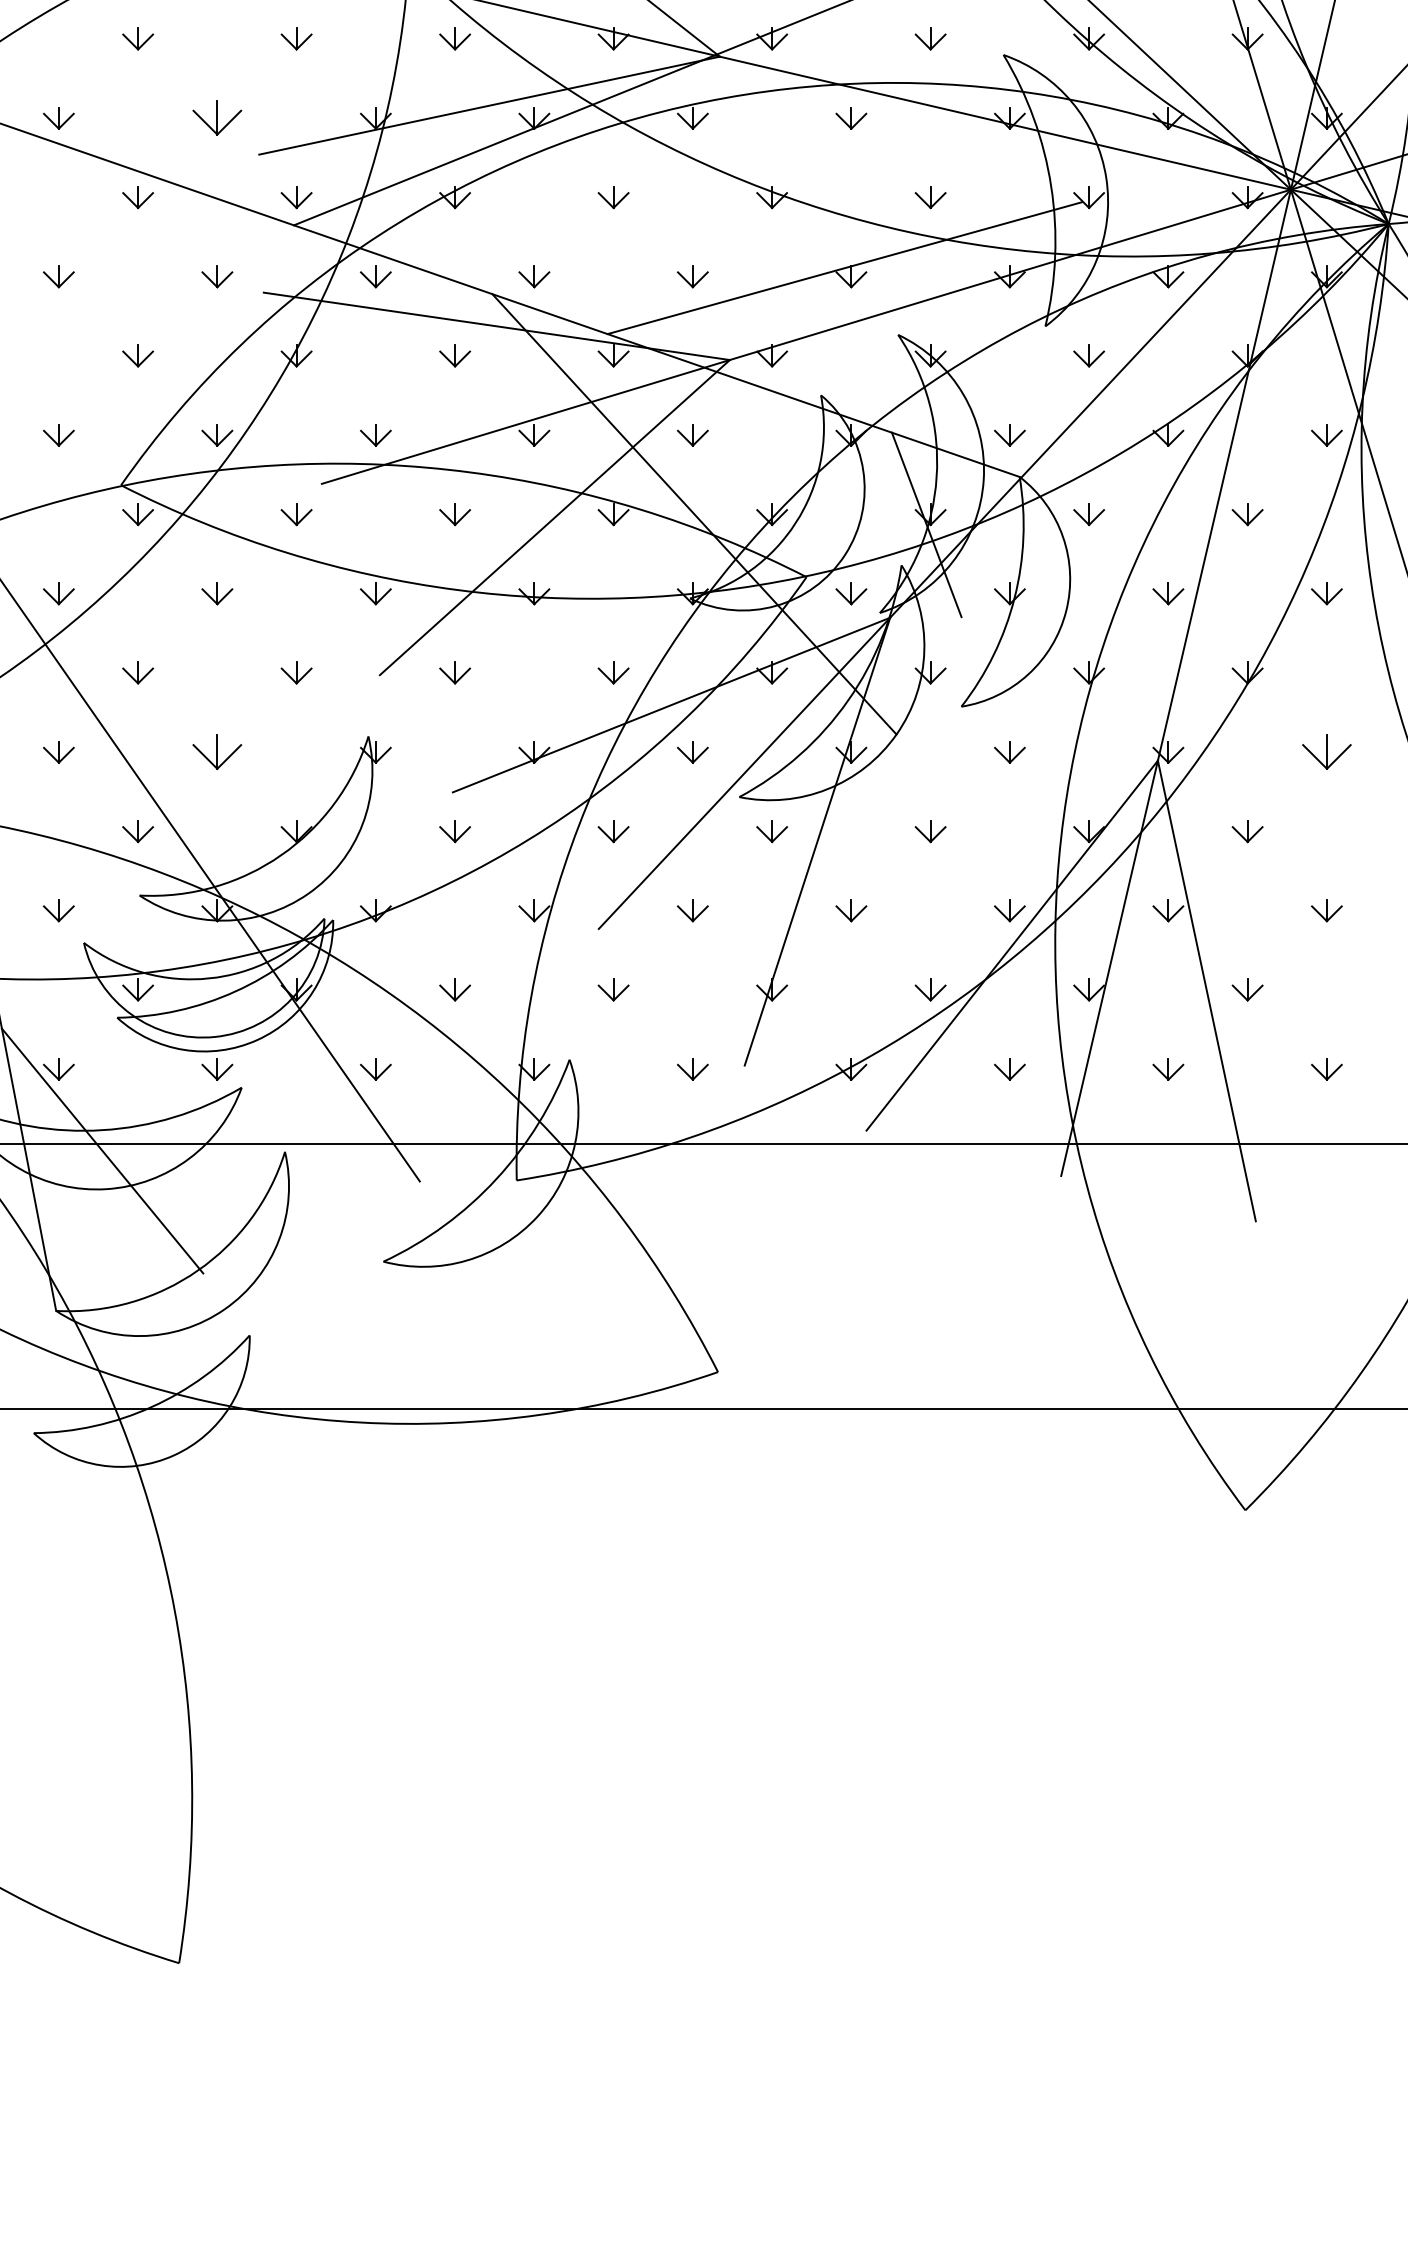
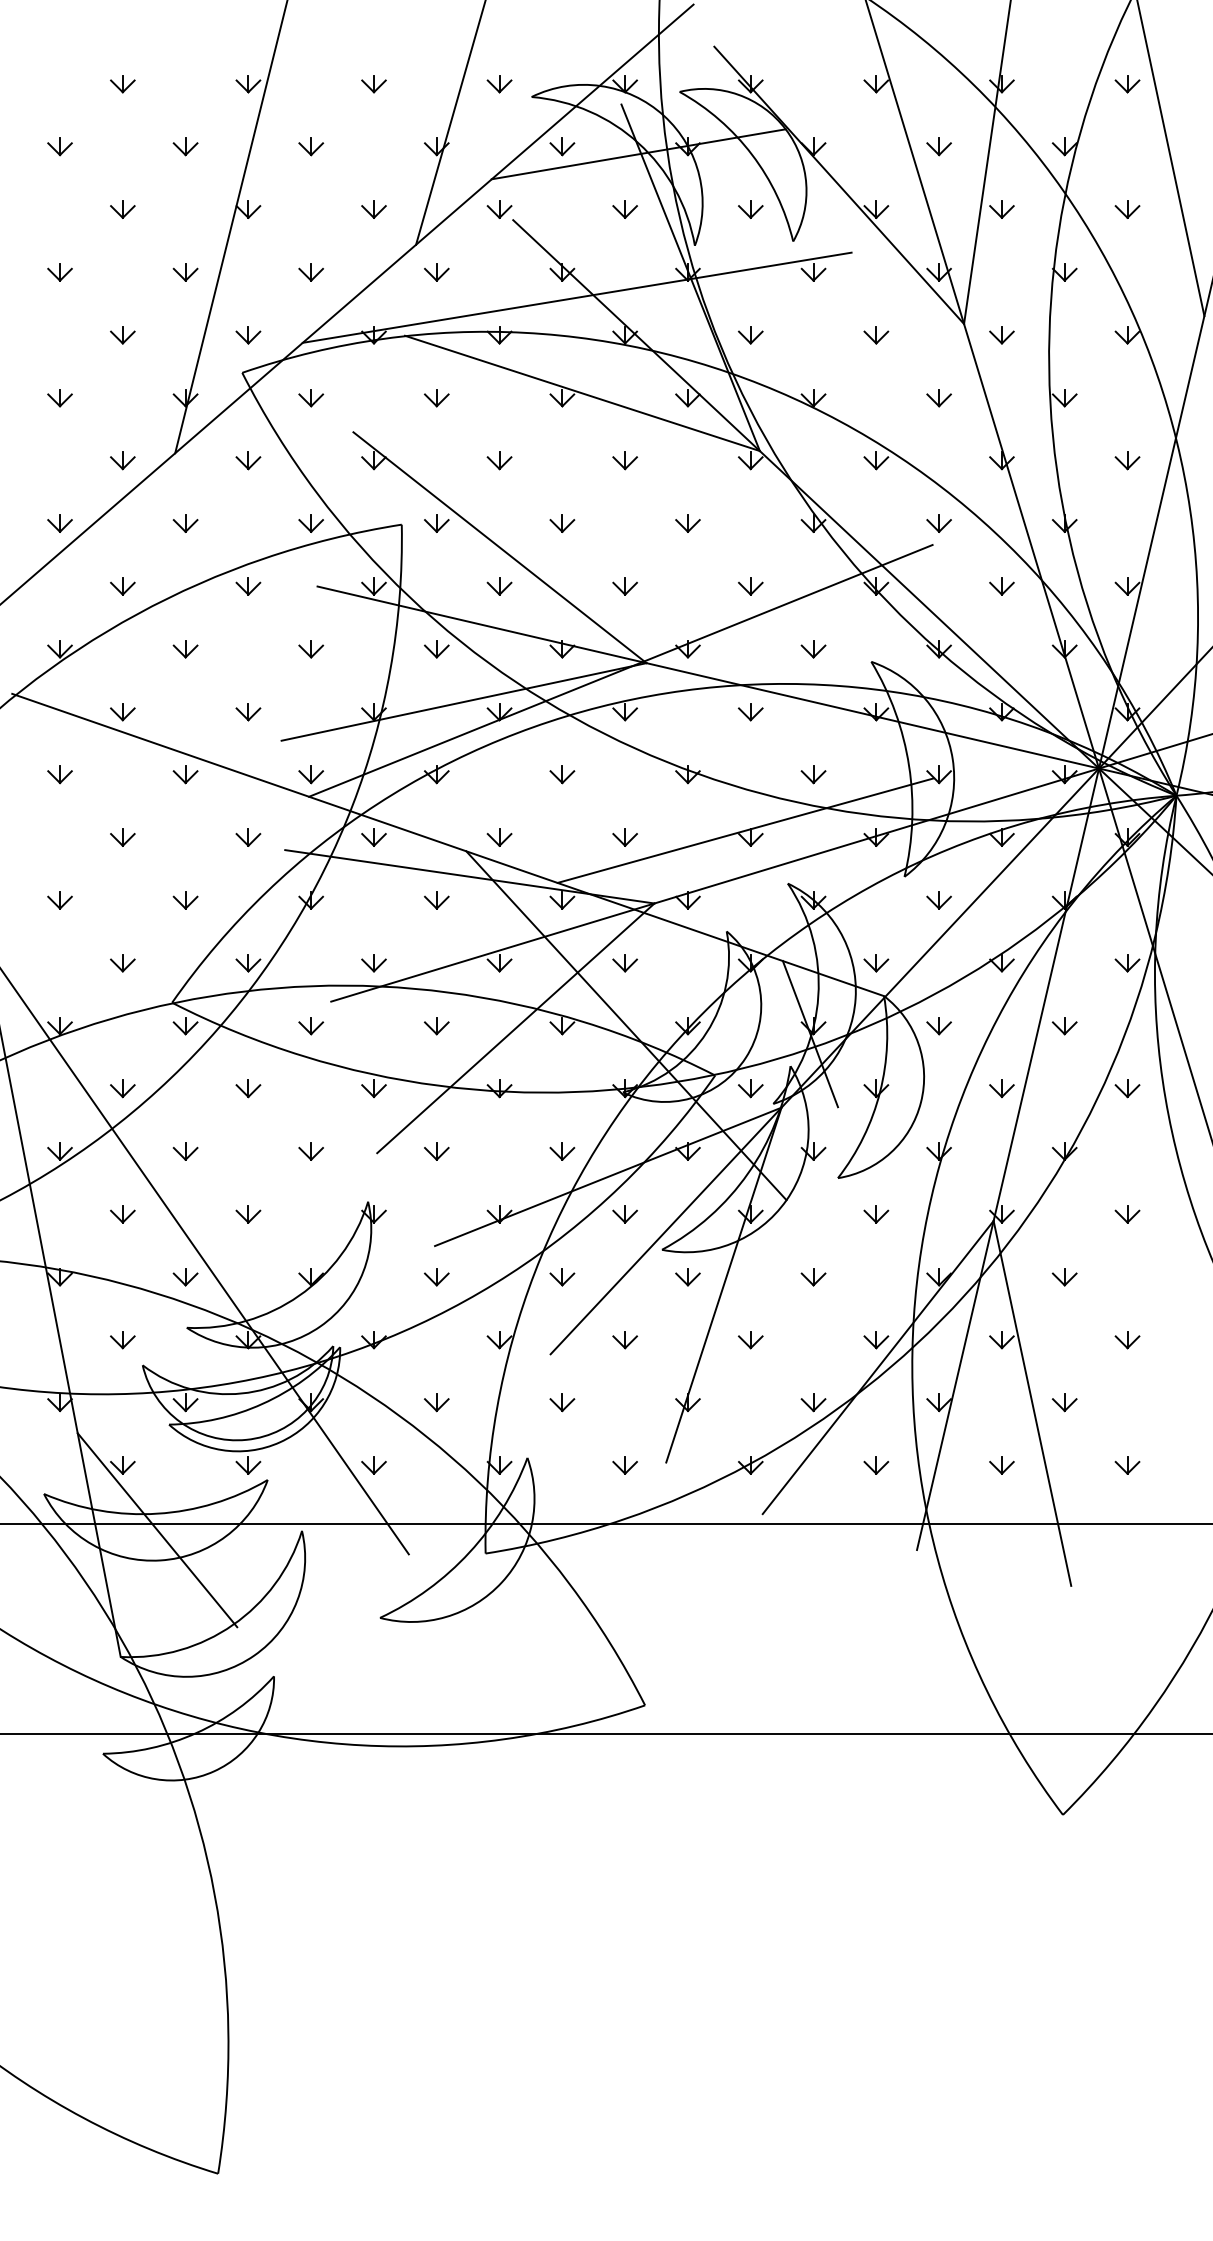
part: (217, 118) -> (248, 712), size x0.62
part: (217, 752) -> (248, 1214), size x0.62
part: (1326, 752) -> (1127, 1214), size x0.62

